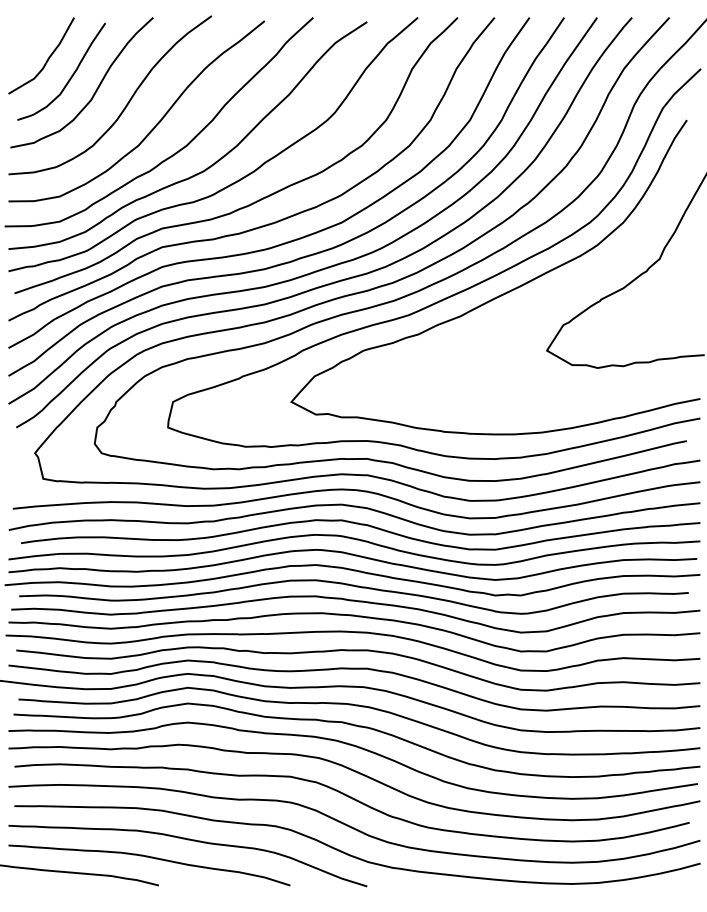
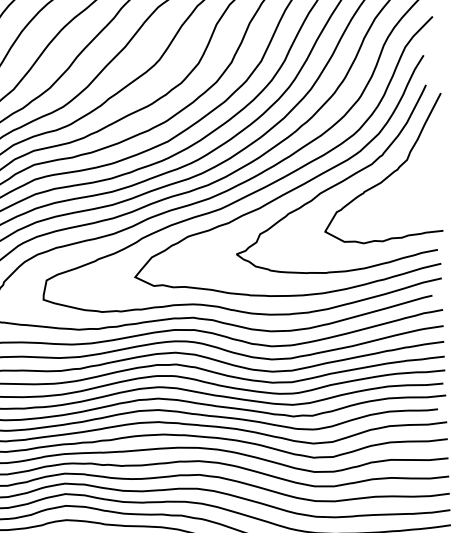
curve: (563, 287) -> (335, 184), added

